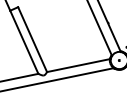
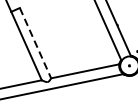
line: (32, 39) -> (35, 43), solid -> dashed

